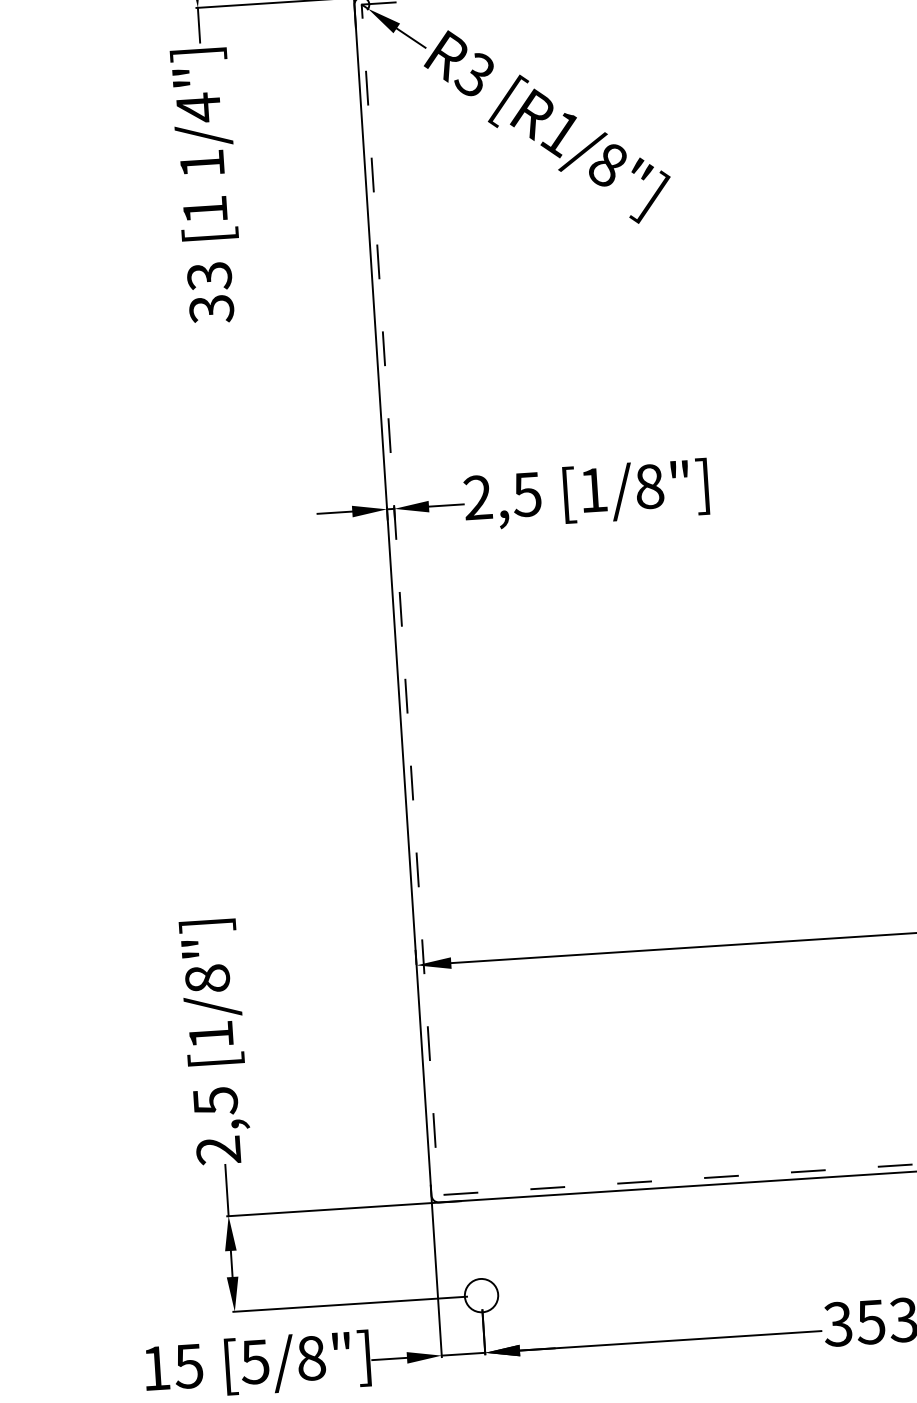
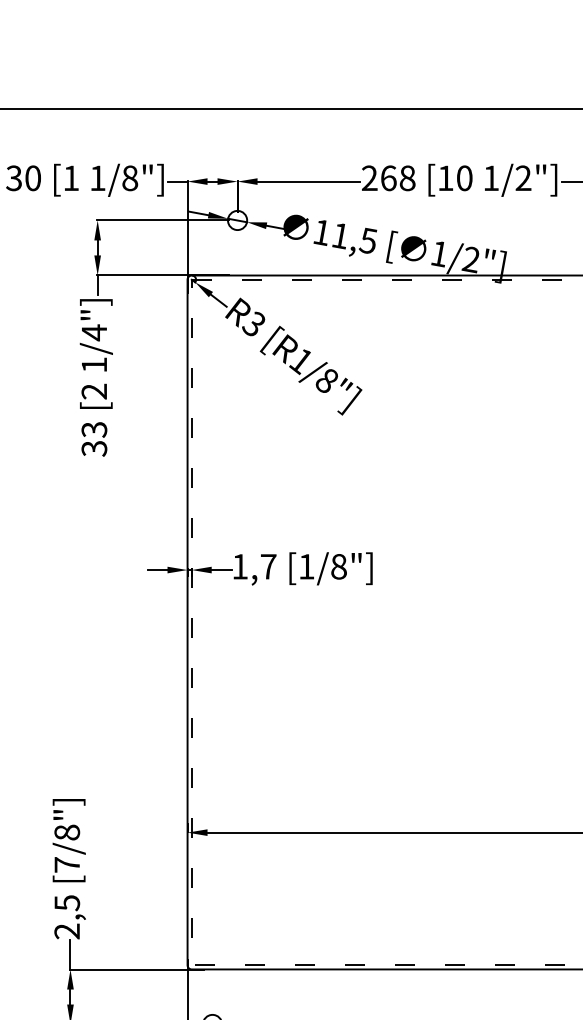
text: (203, 209) -> (93, 391), [1 -> [2
text: (502, 495) -> (254, 566), 2,5 -> 1,7
text: (209, 1034) -> (66, 864), [1/8"] -> [7/8"]

